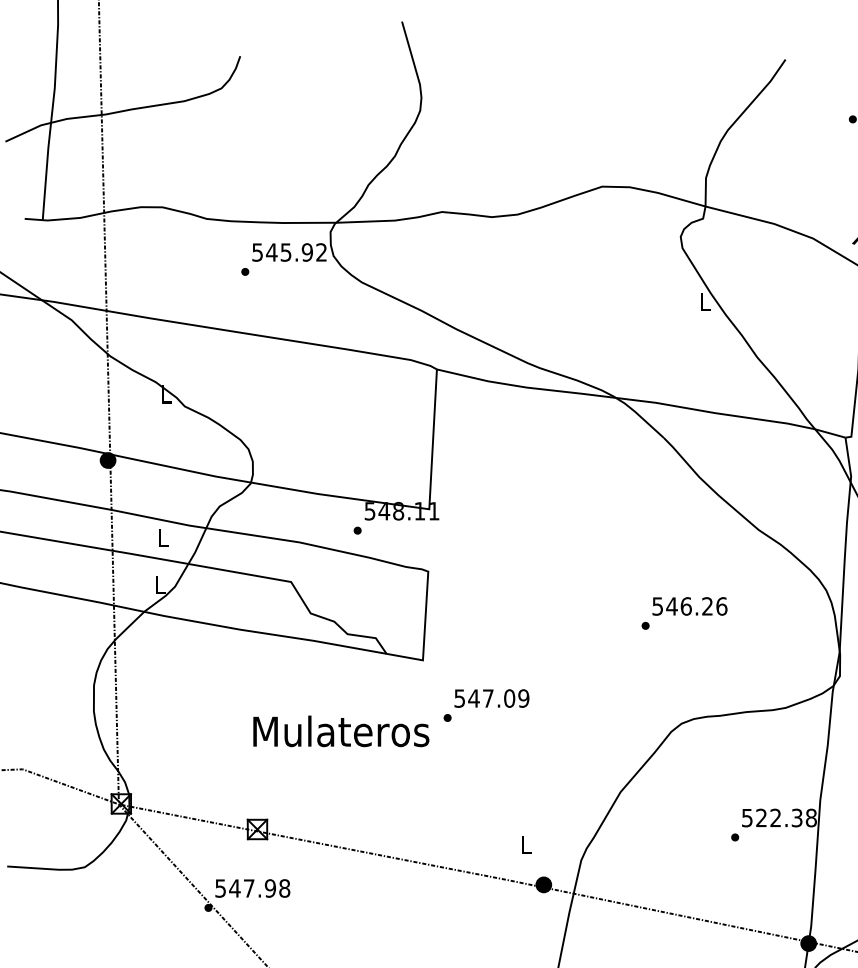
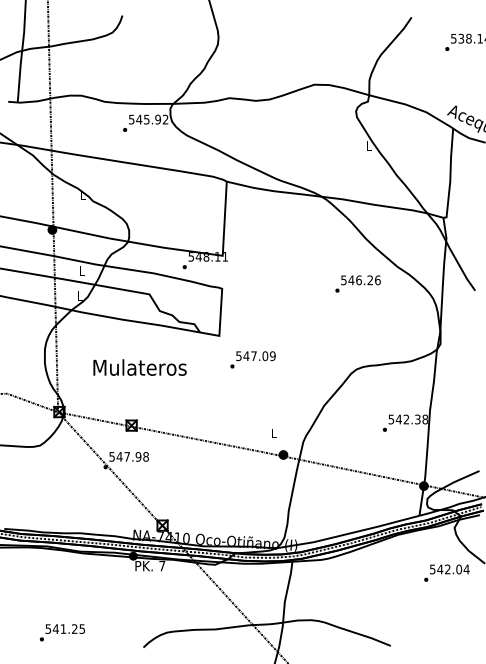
text: (683, 612) -> (357, 283), moved
text: (340, 731) -> (139, 367), moved
text: (760, 817) -> (398, 419), 522.38 -> 542.38

